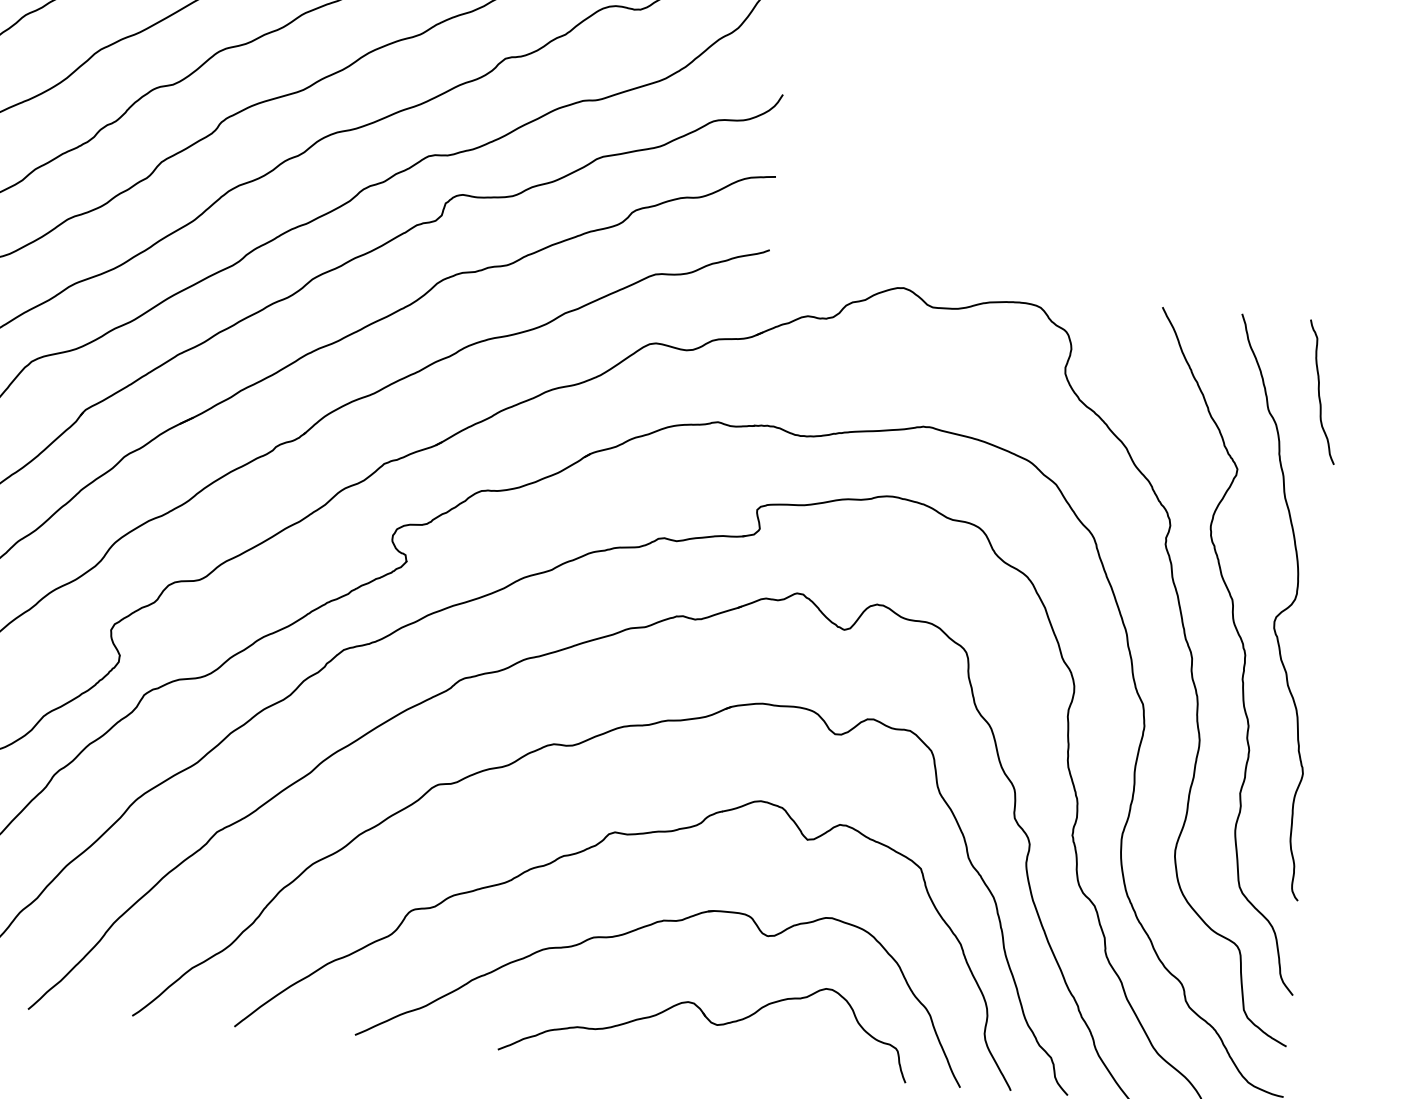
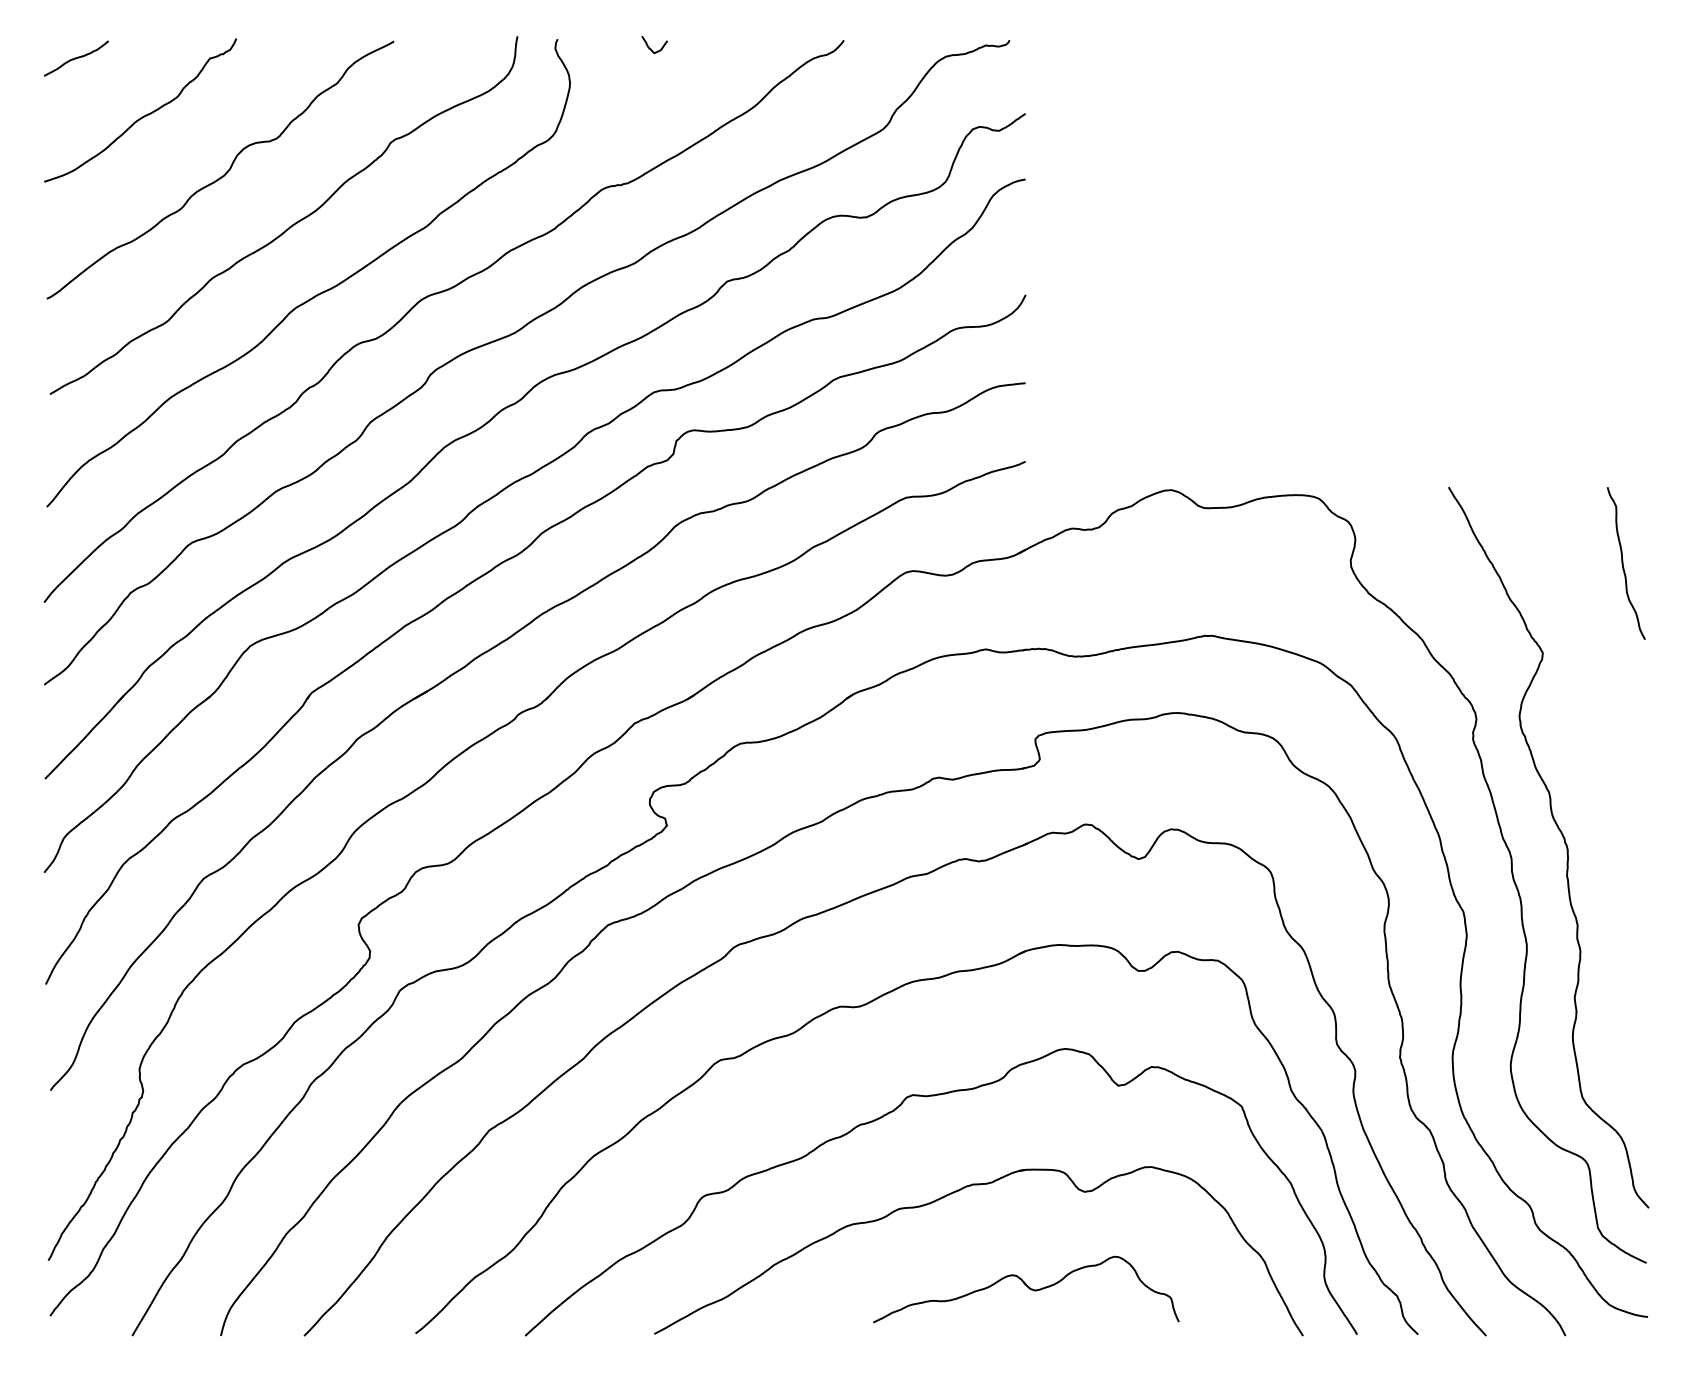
curve: (1276, 615) -> (1597, 805), removed
part: (705, 1022) -> (1026, 1289), size x0.7

